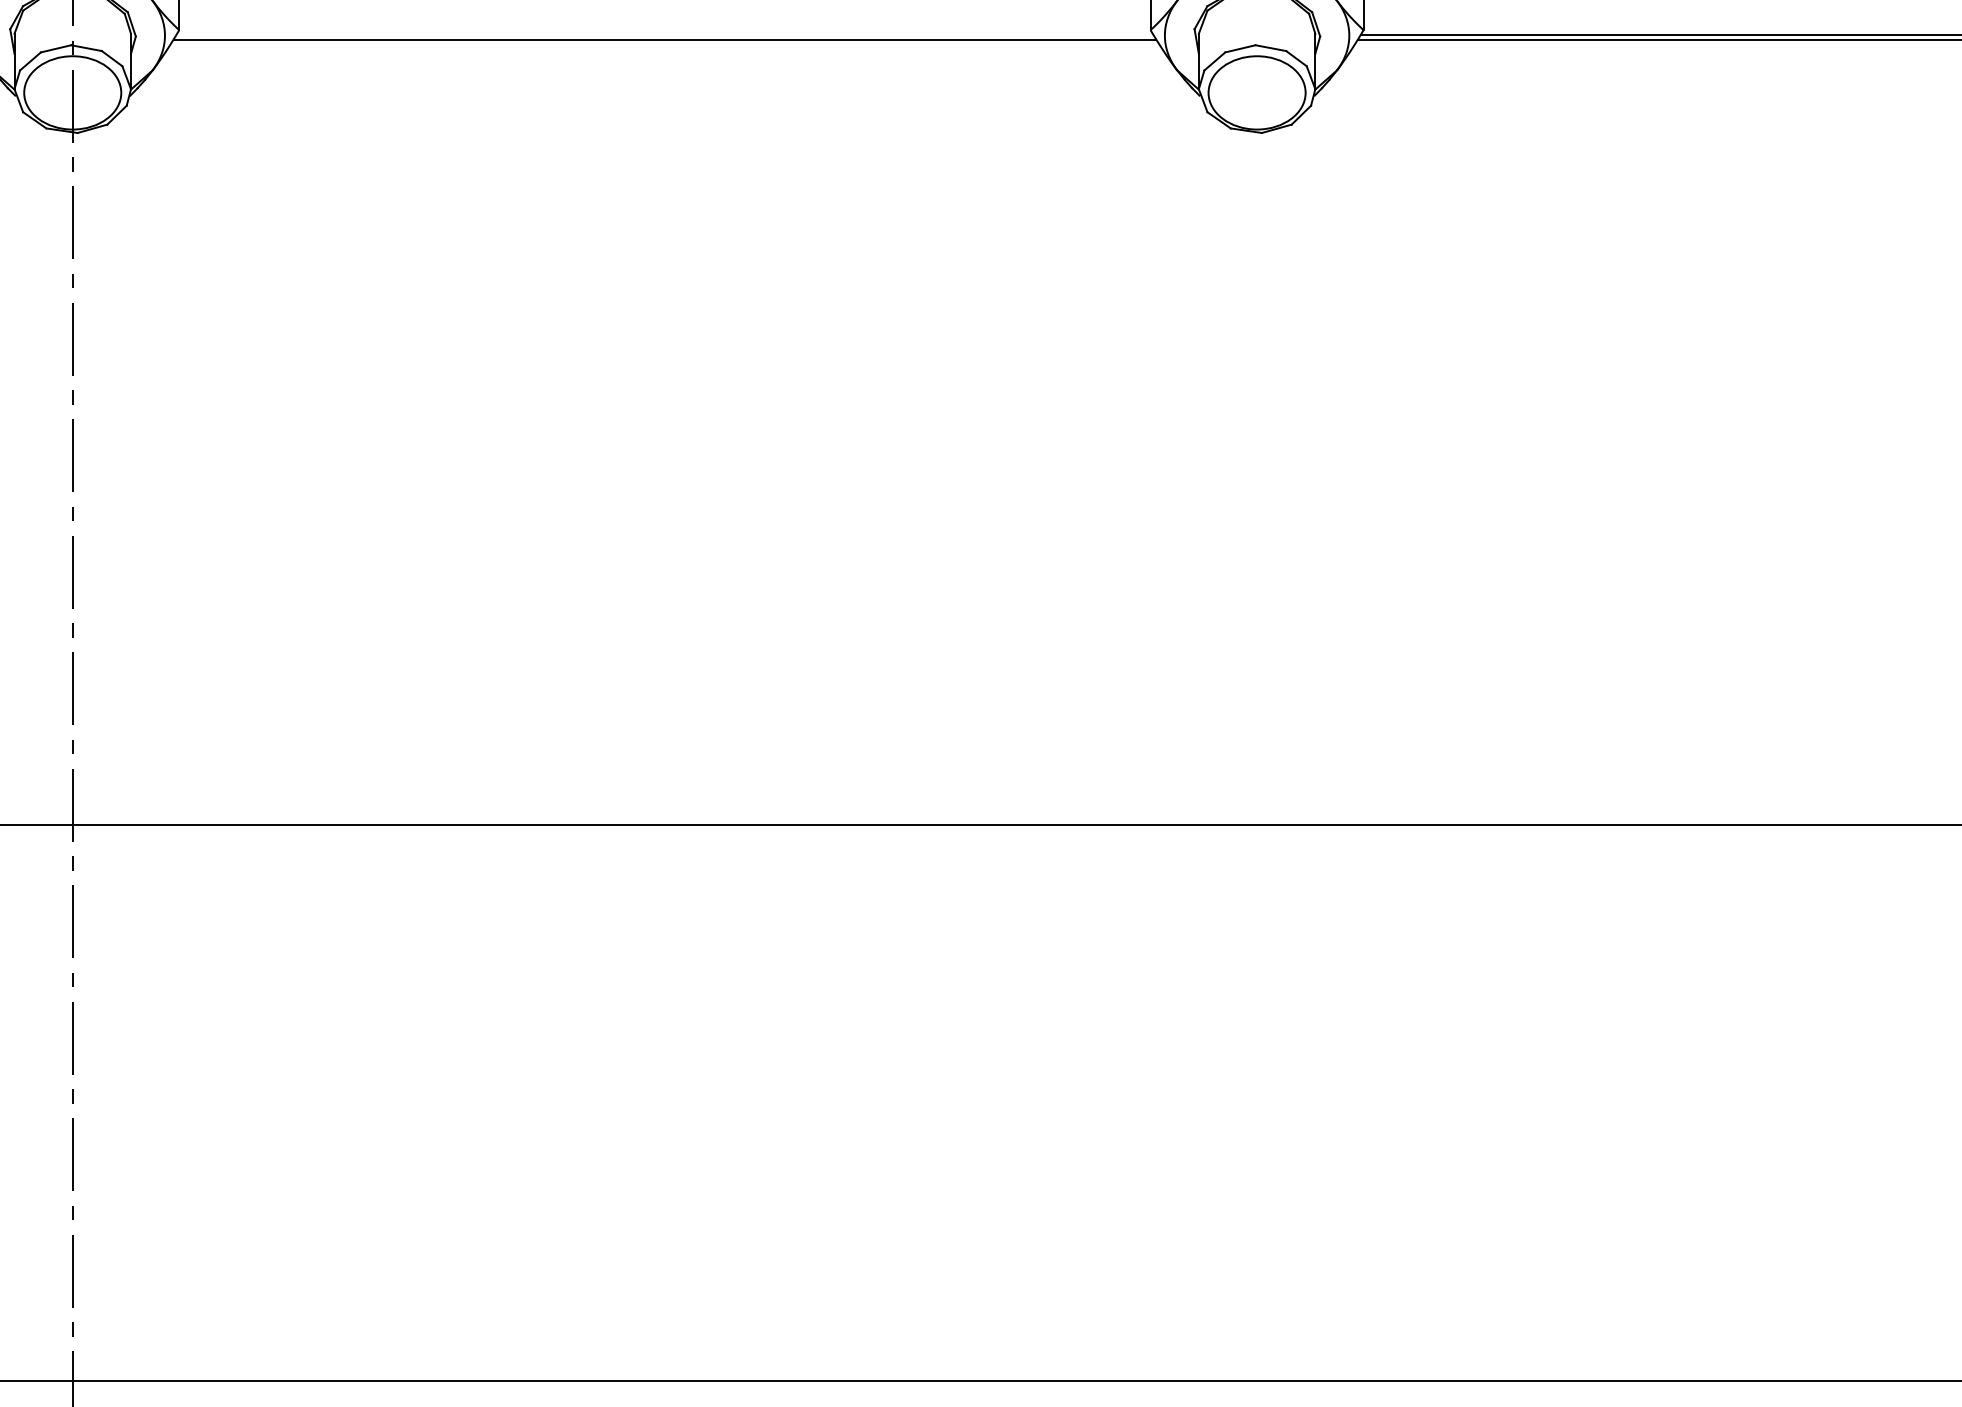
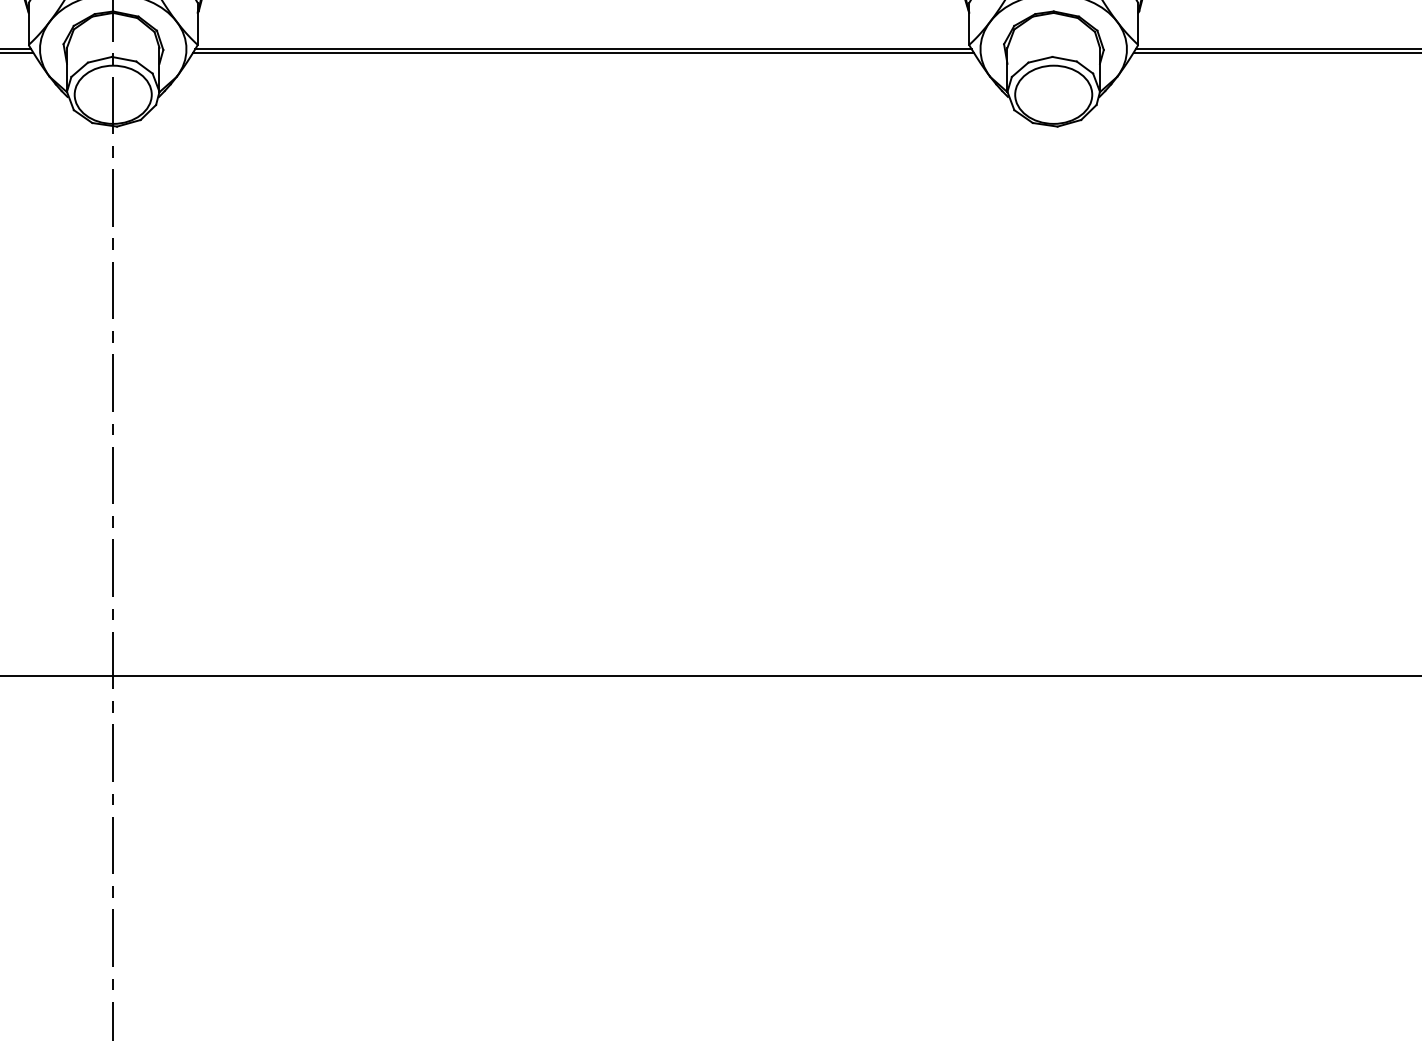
line: (664, 35) -> (583, 49), added

